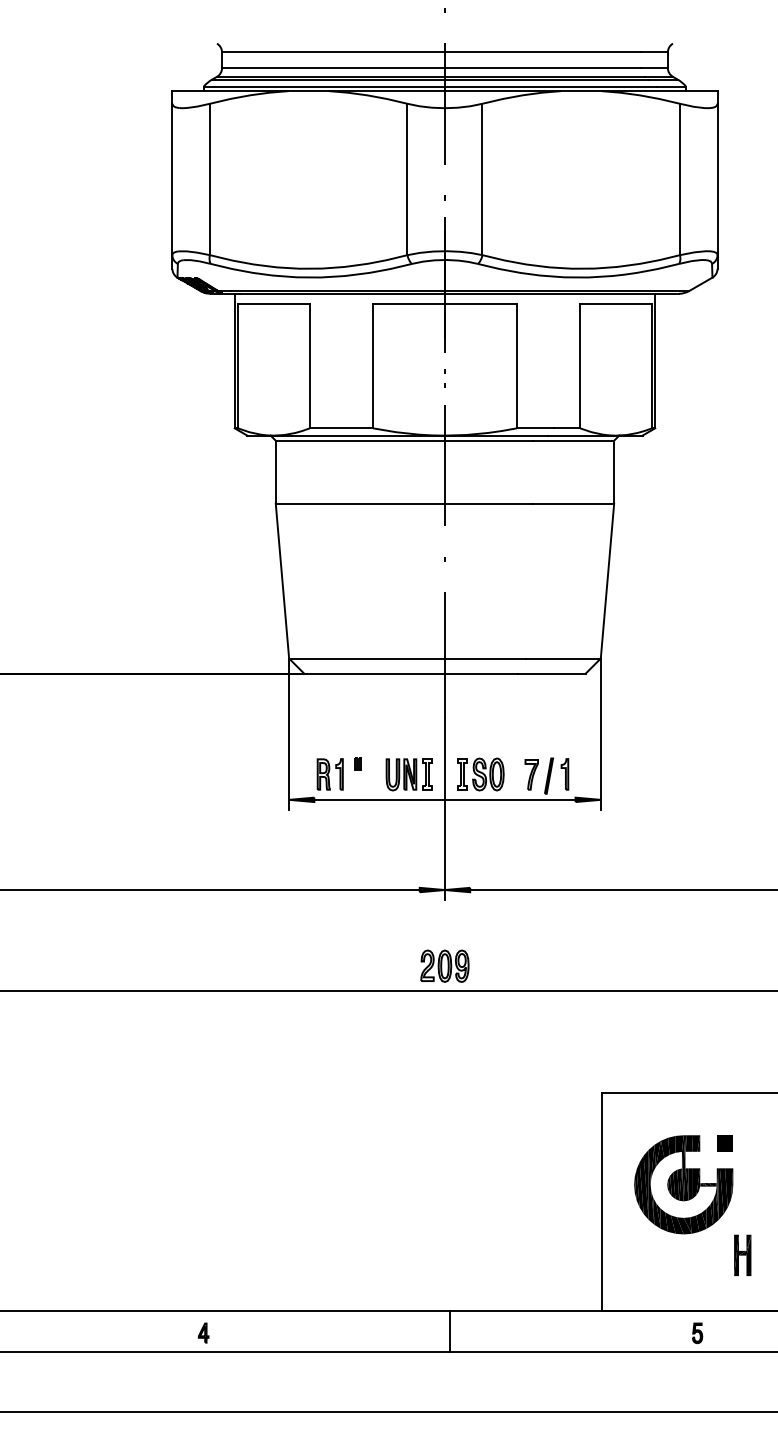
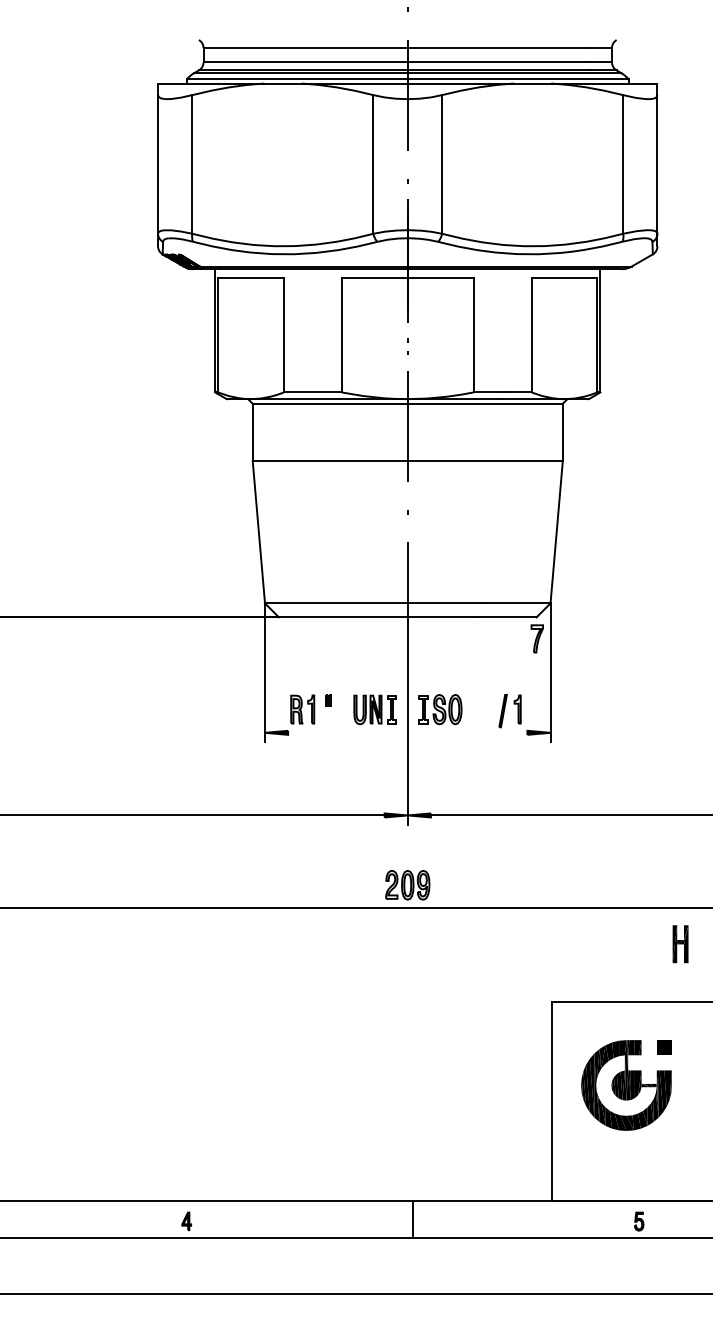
part: (530, 774) -> (536, 638), moved
line: (444, 799) -> (407, 732), removed
part: (742, 1255) -> (680, 944), moved

